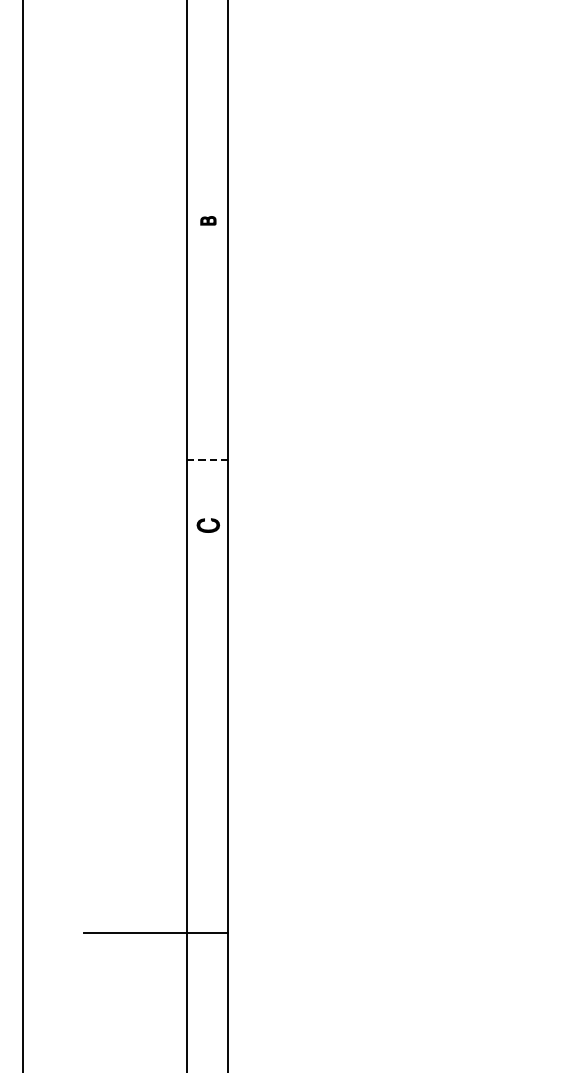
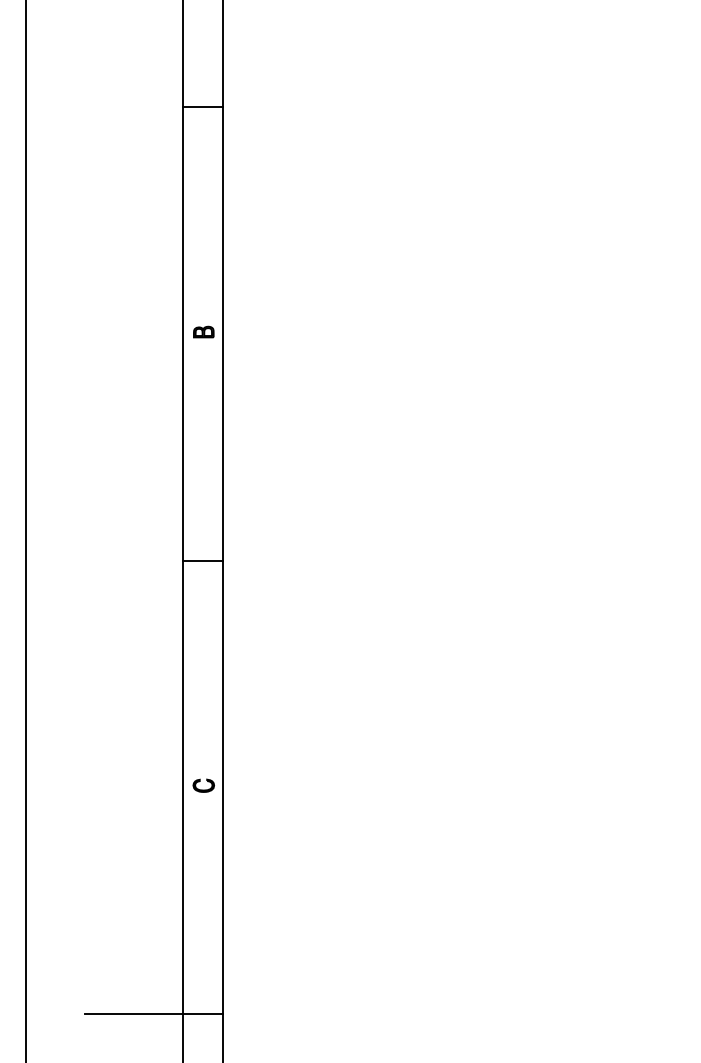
part: (208, 220) -> (203, 331), size x1.43
line: (206, 459) -> (202, 560), dashed -> solid
part: (208, 525) -> (203, 785), moved

